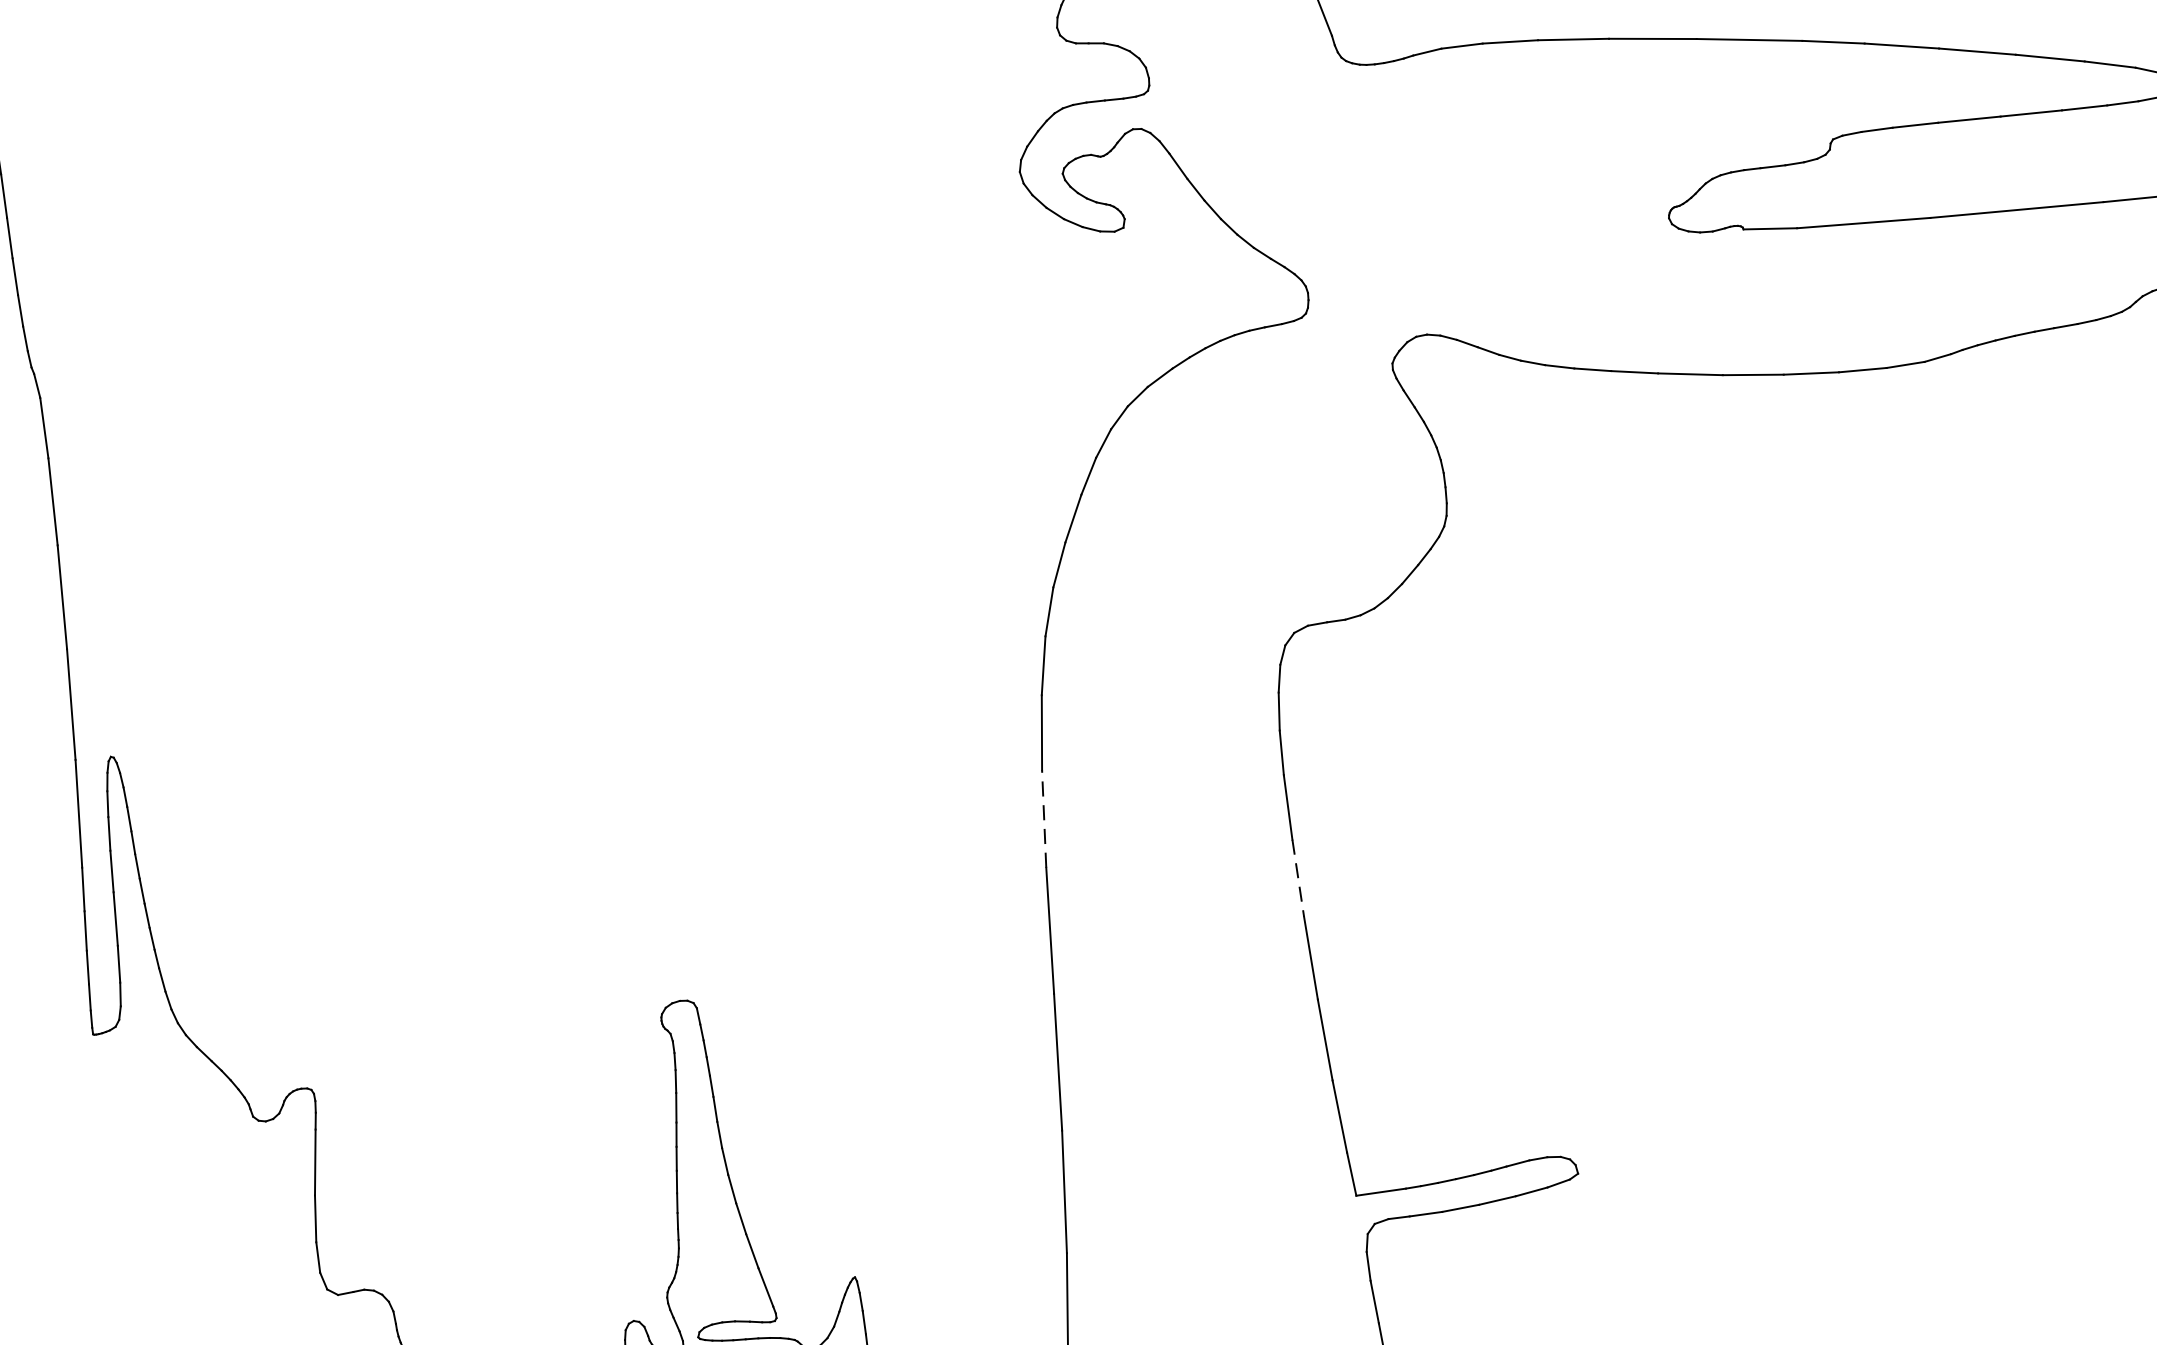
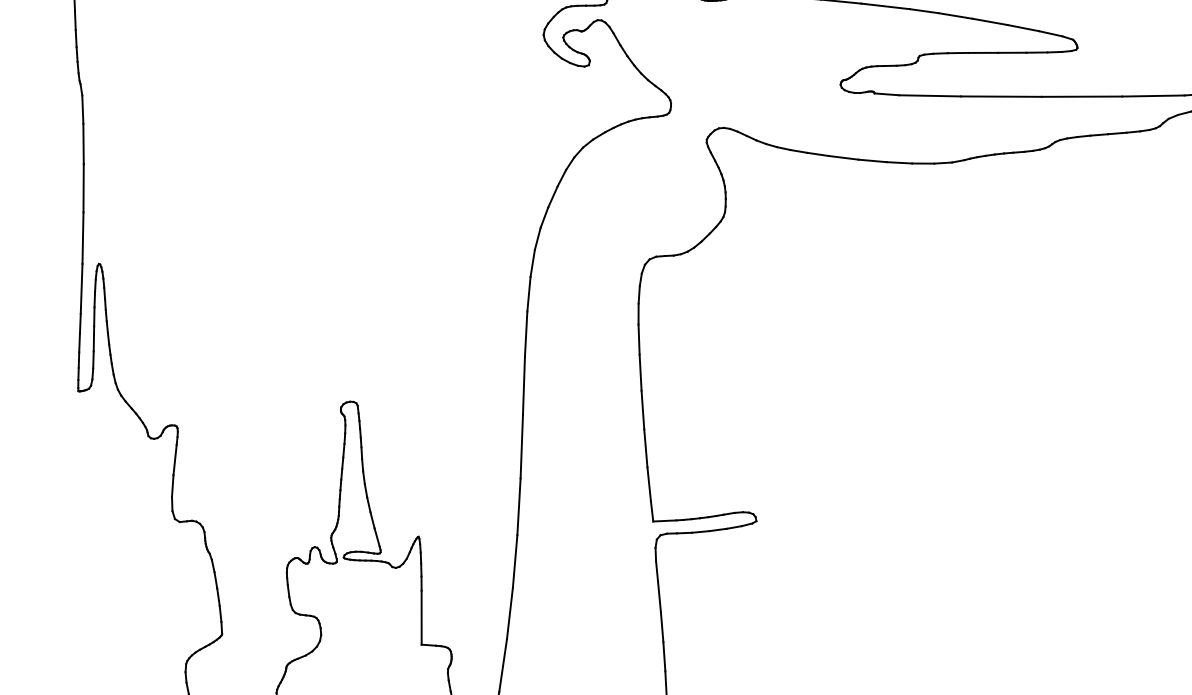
line: (1044, 819) -> (526, 334), dashed -> solid
line: (1298, 880) -> (640, 373), dashed -> solid

